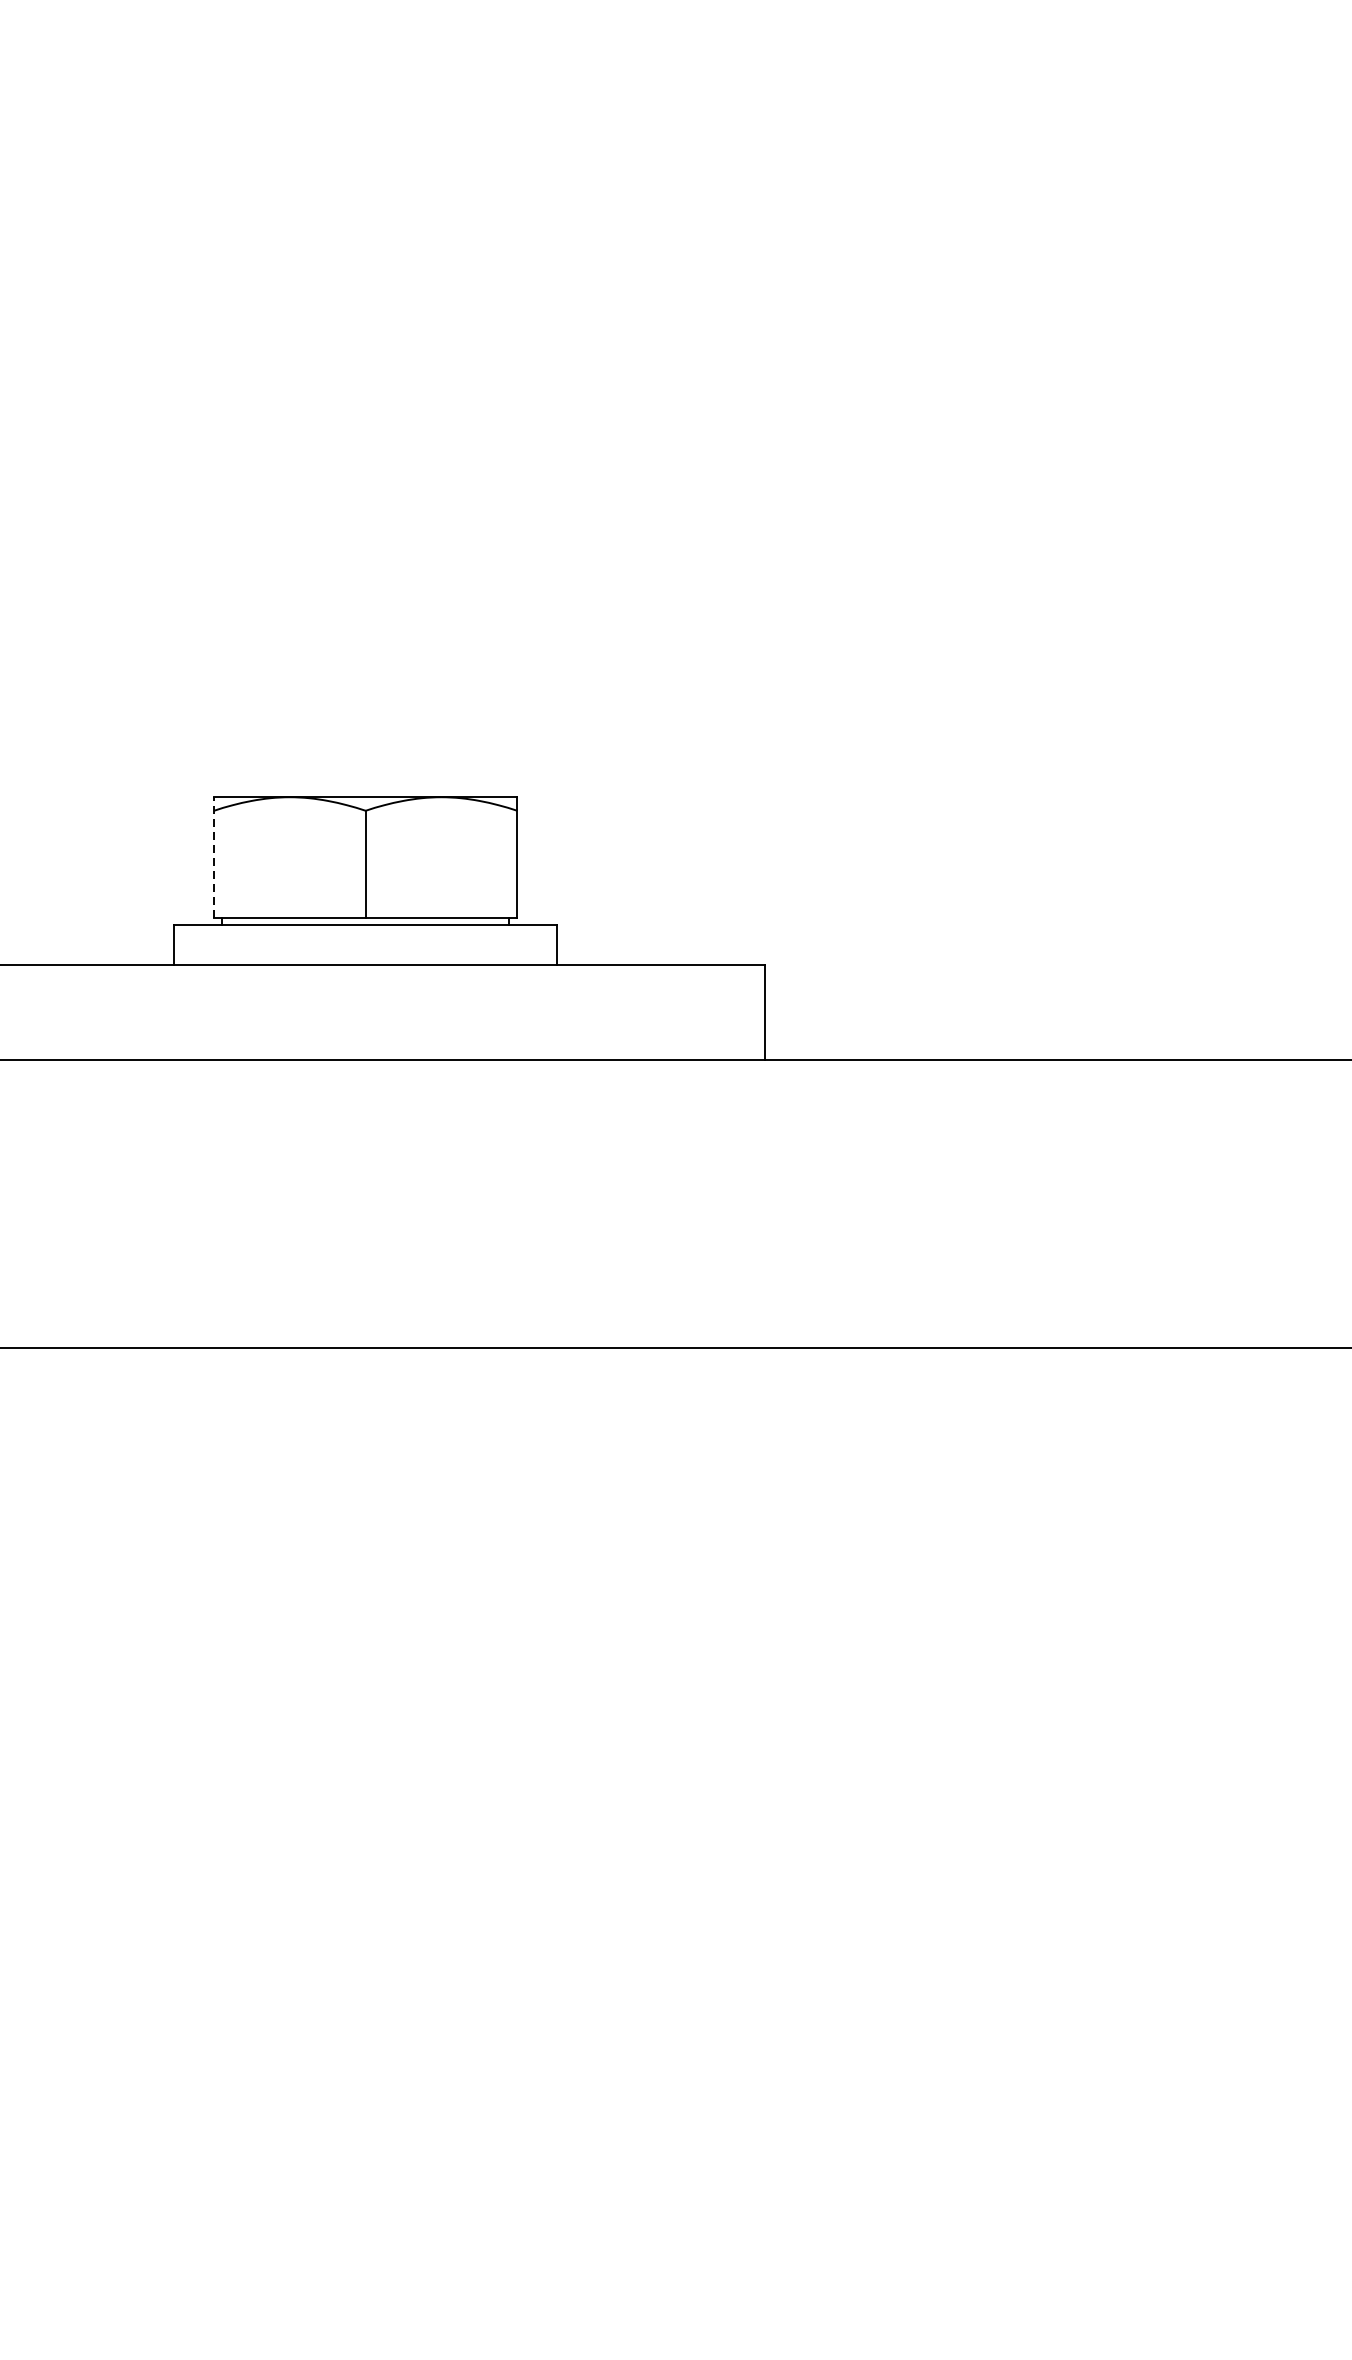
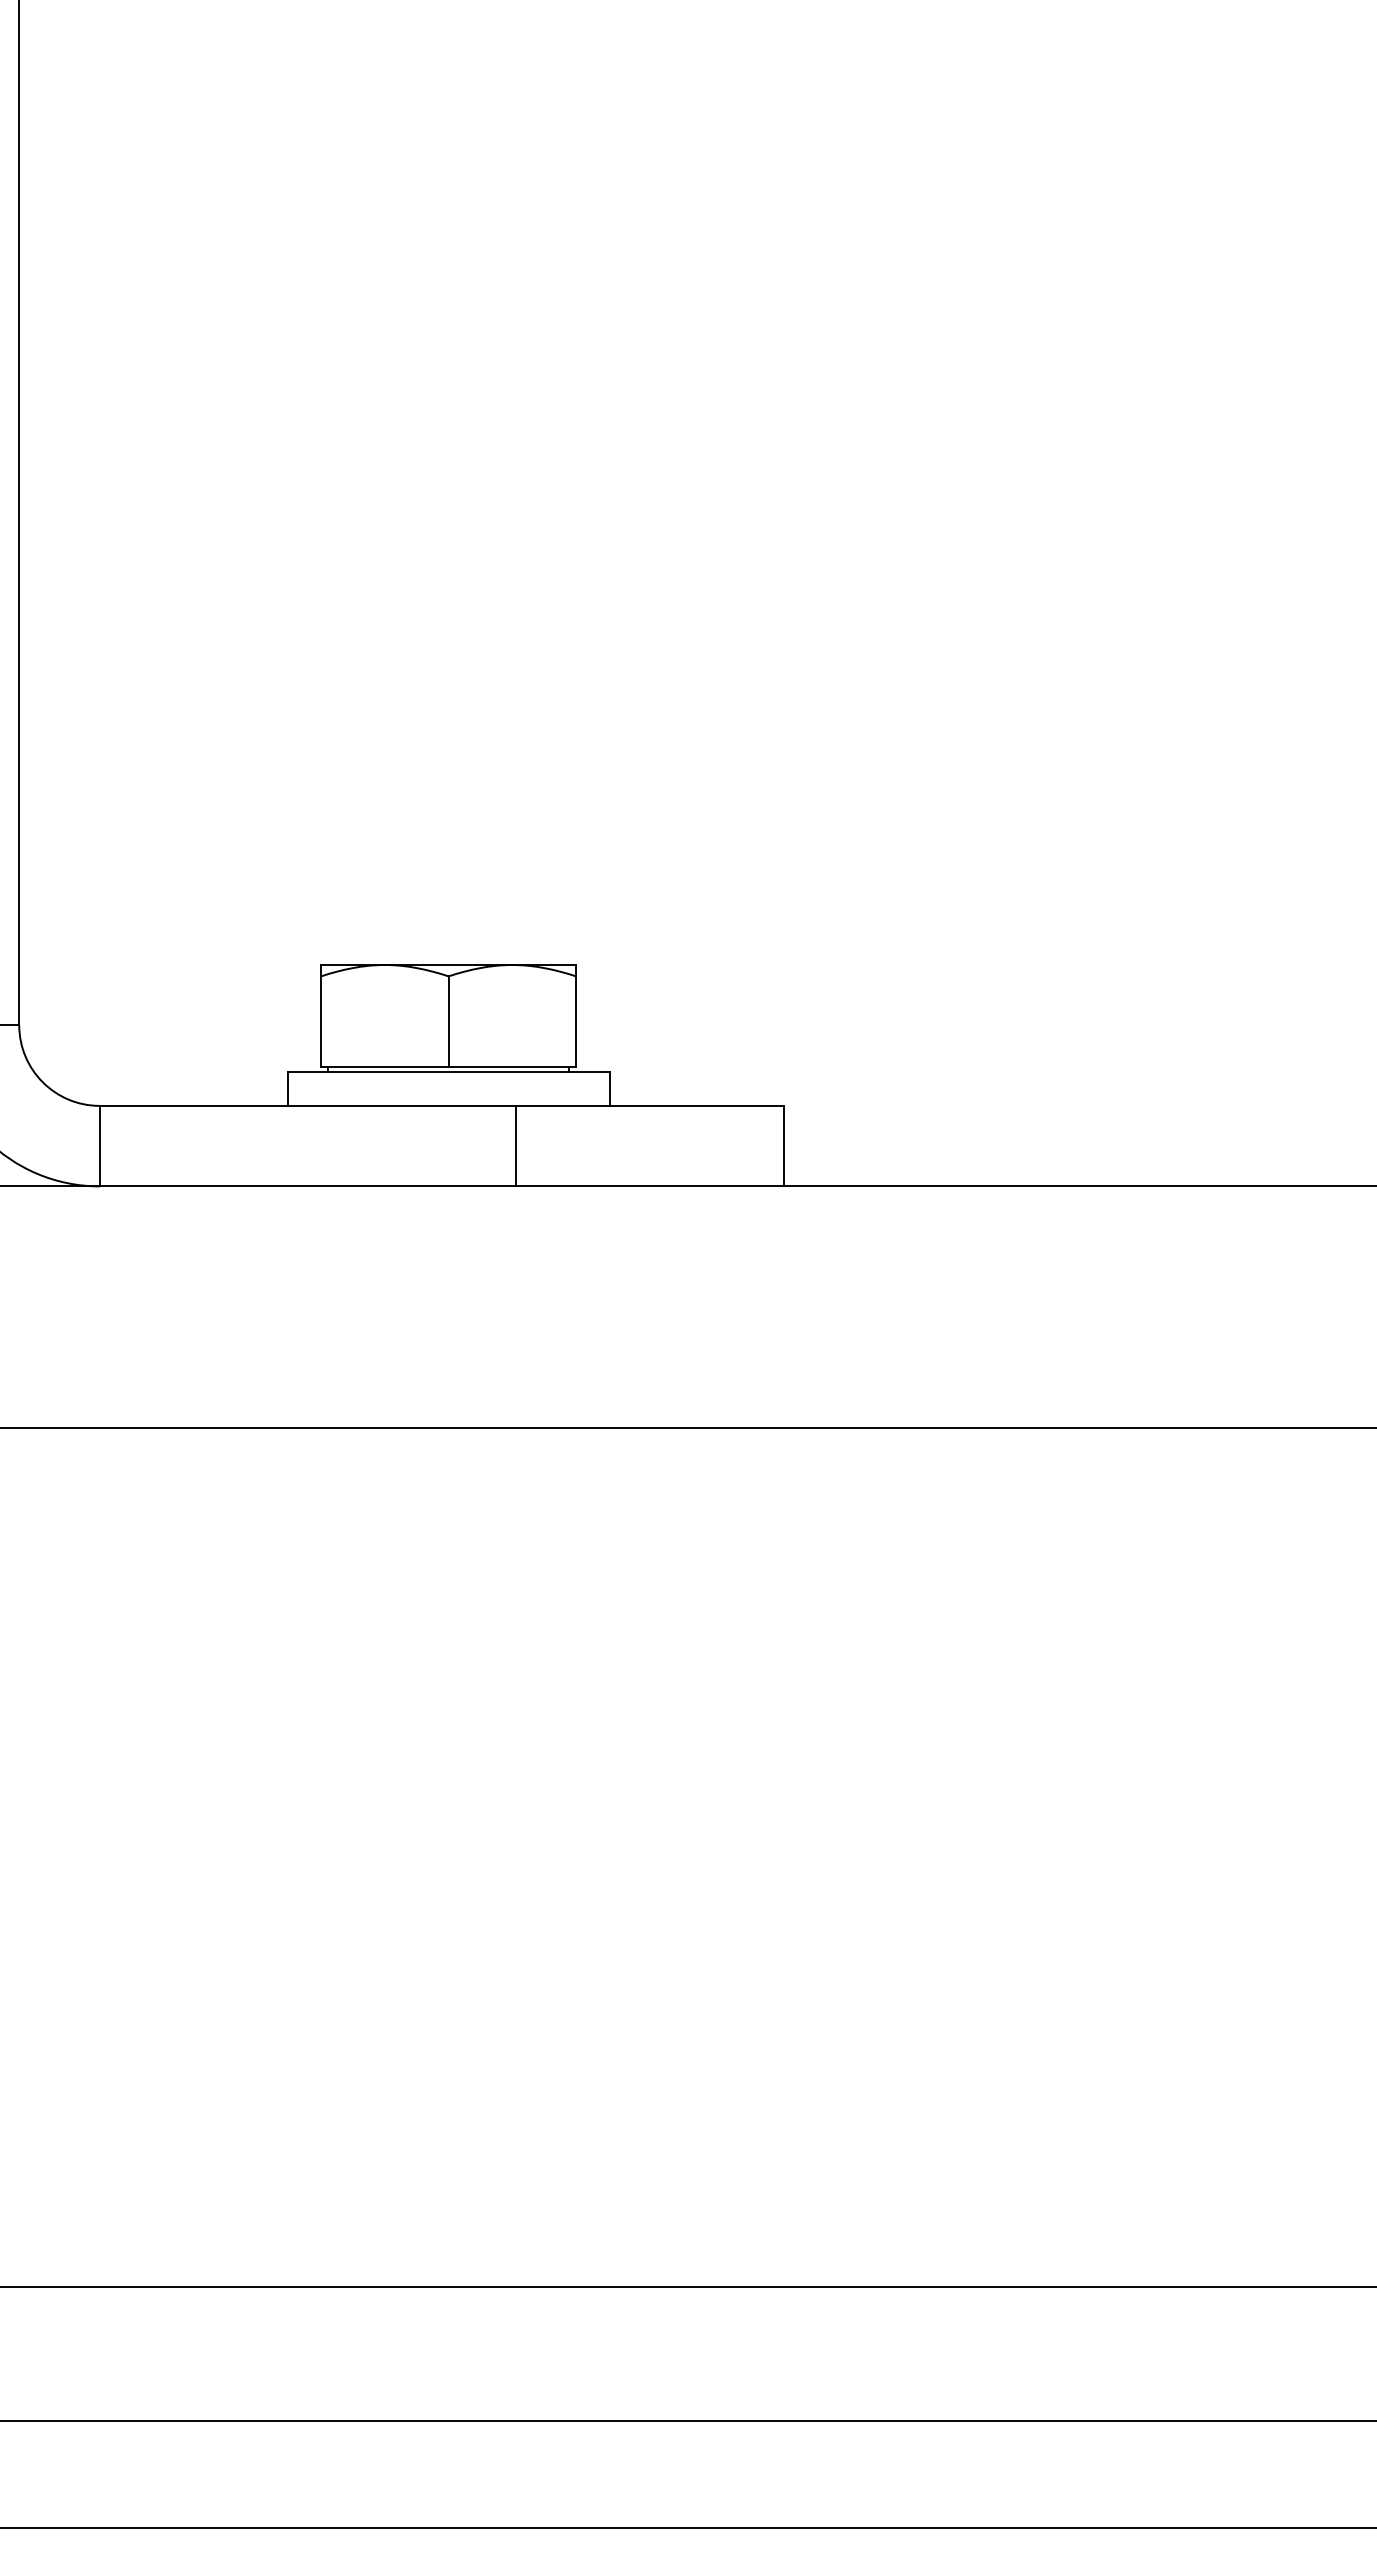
line: (214, 858) -> (321, 1016), dashed -> solid
line: (445, 1011) -> (515, 1145), added

